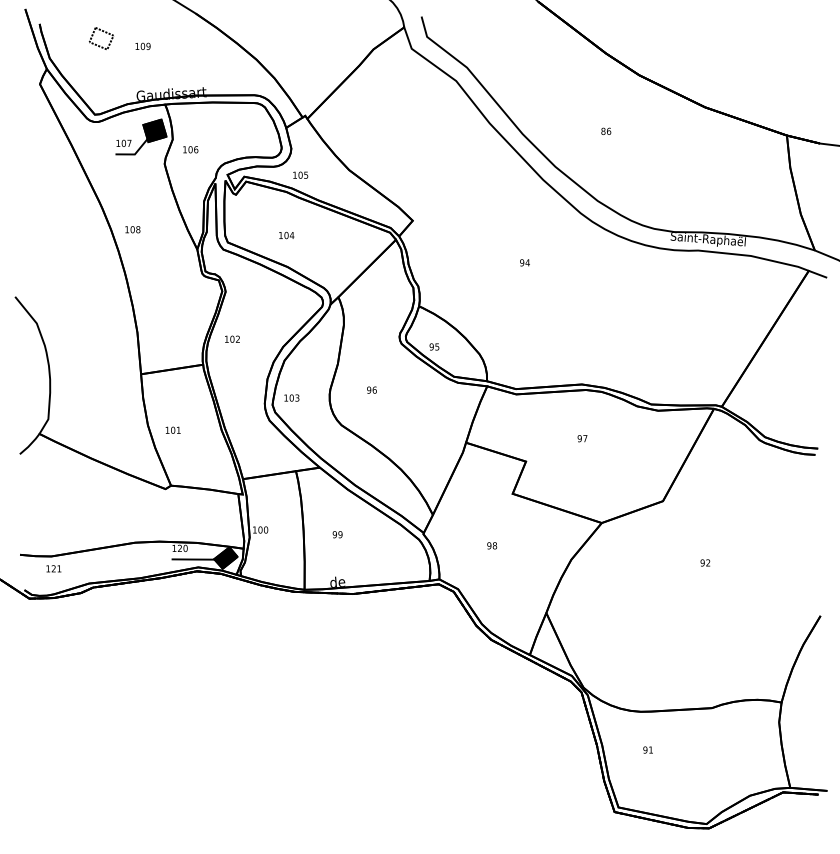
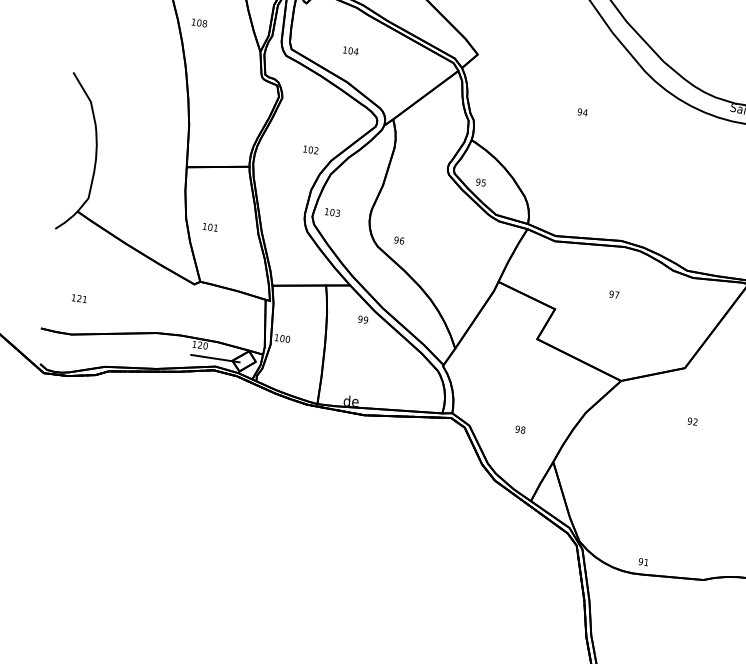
text: (232, 338) -> (311, 149), moved
text: (371, 389) -> (398, 239), moved
text: (337, 534) -> (363, 319), moved
text: (492, 545) -> (520, 429), moved
fill: (225, 557) -> (243, 360), removed
text: (705, 562) -> (692, 421), moved
text: (53, 568) -> (79, 298), moved
text: (647, 749) -> (643, 561), moved

